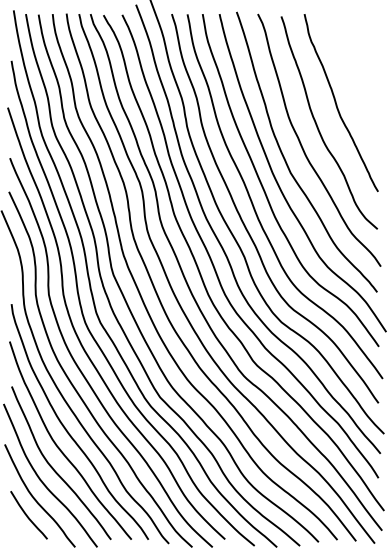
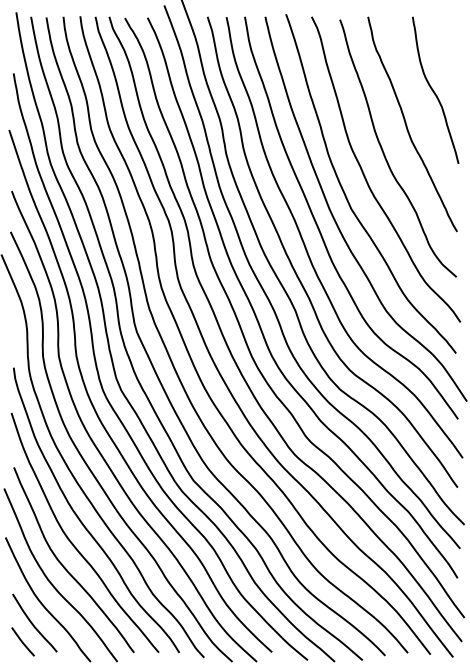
curve: (358, 74) -> (433, 89), added
line: (18, 530) -> (22, 641), added

